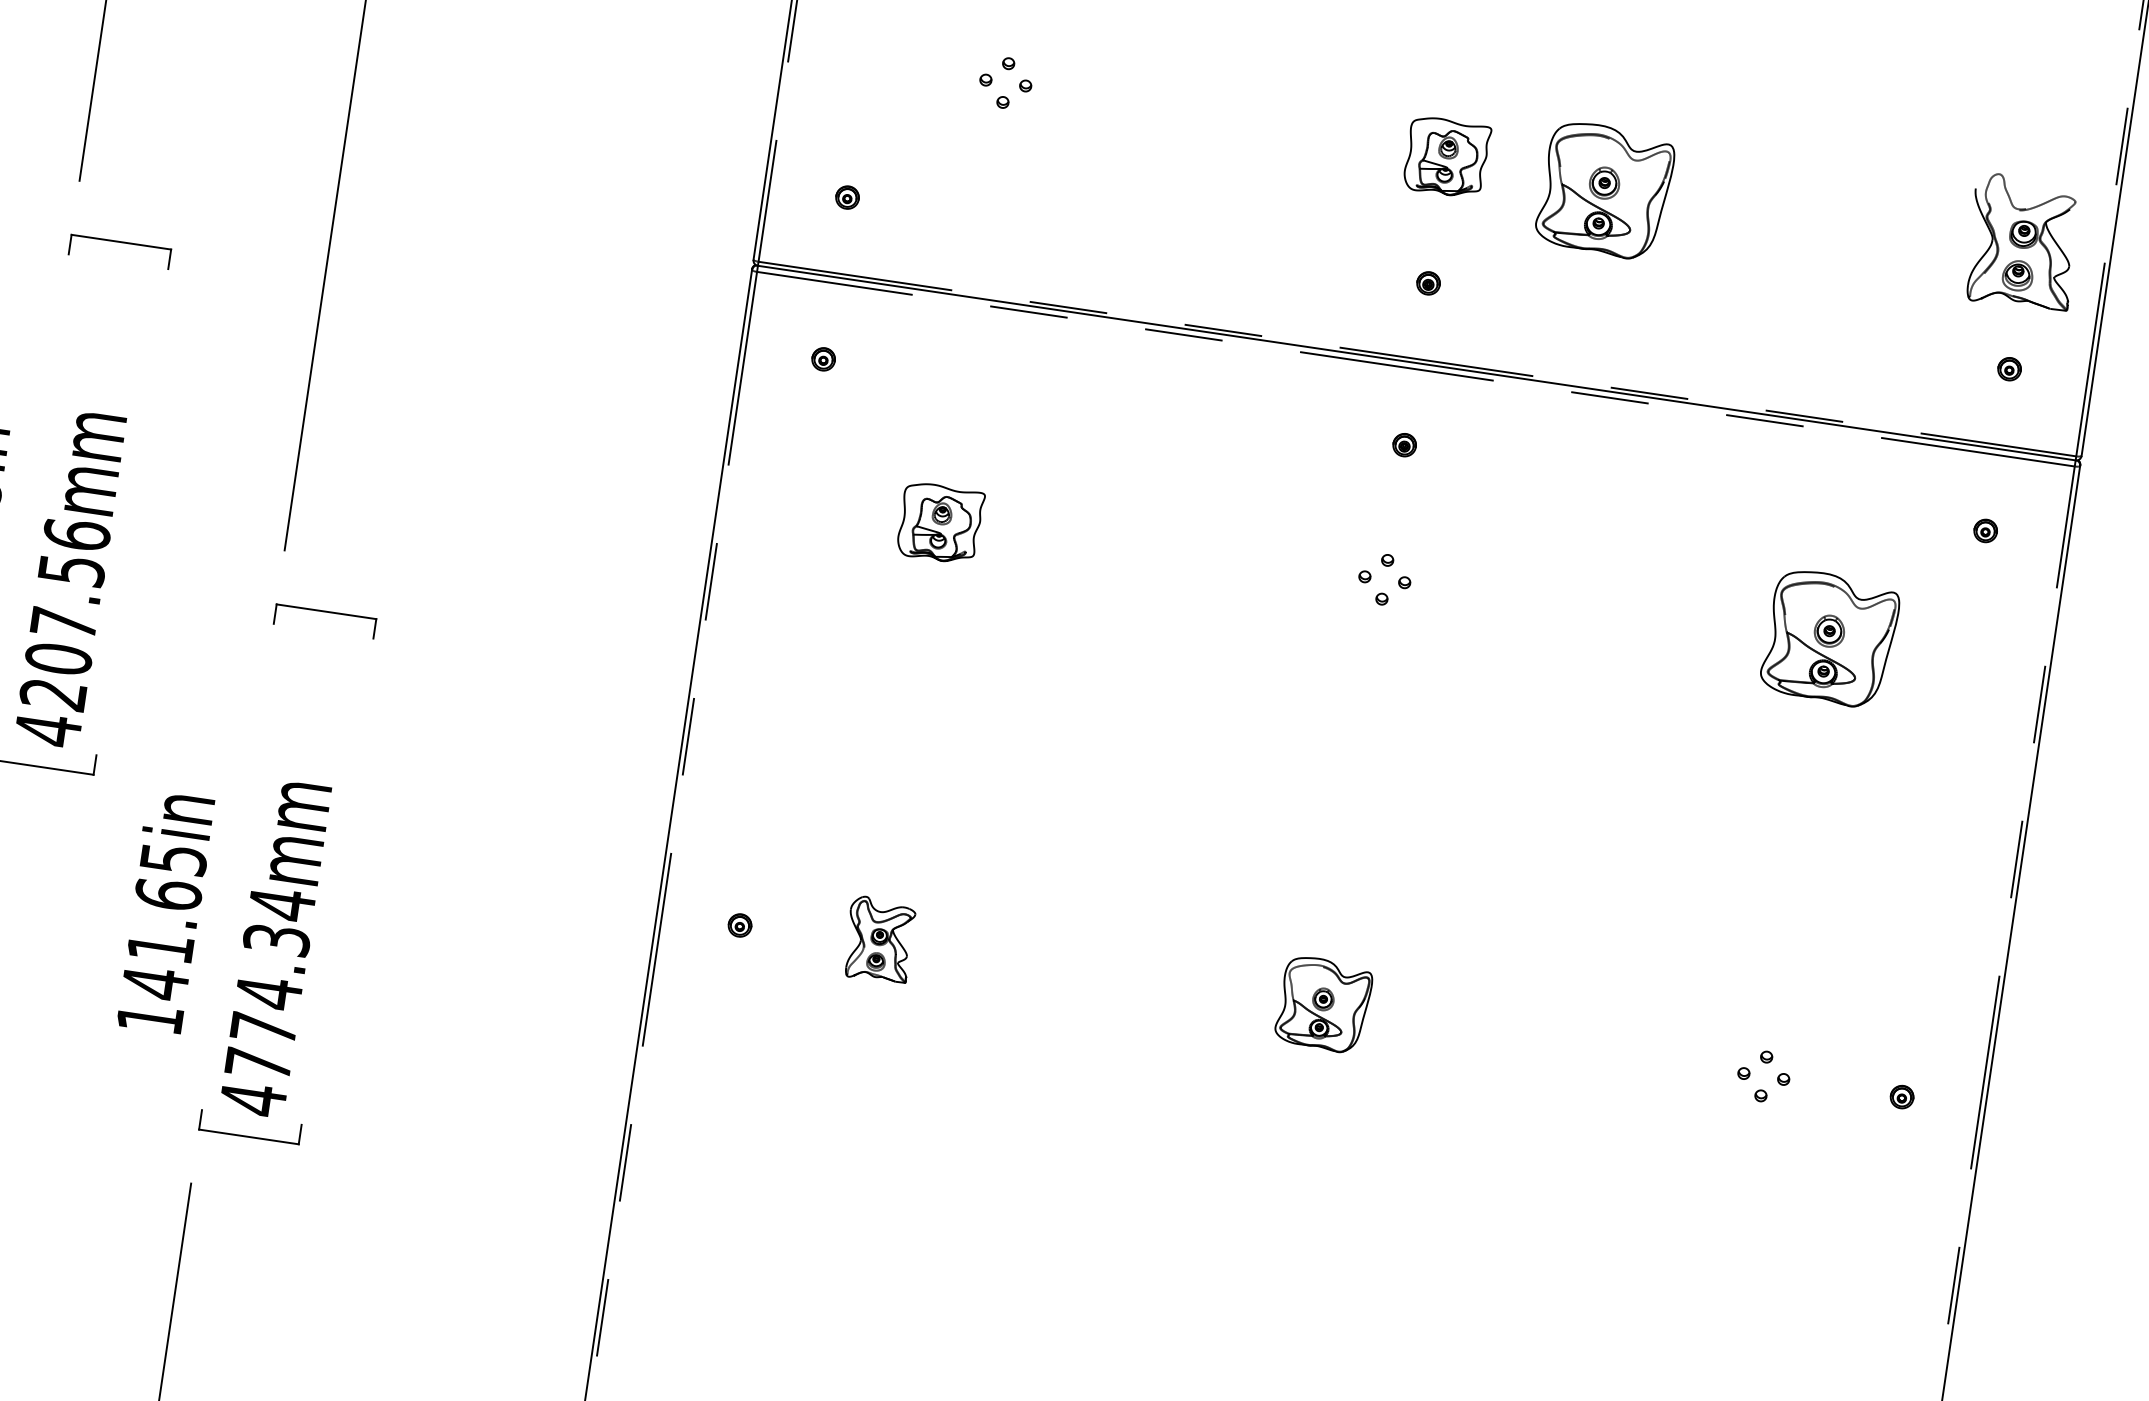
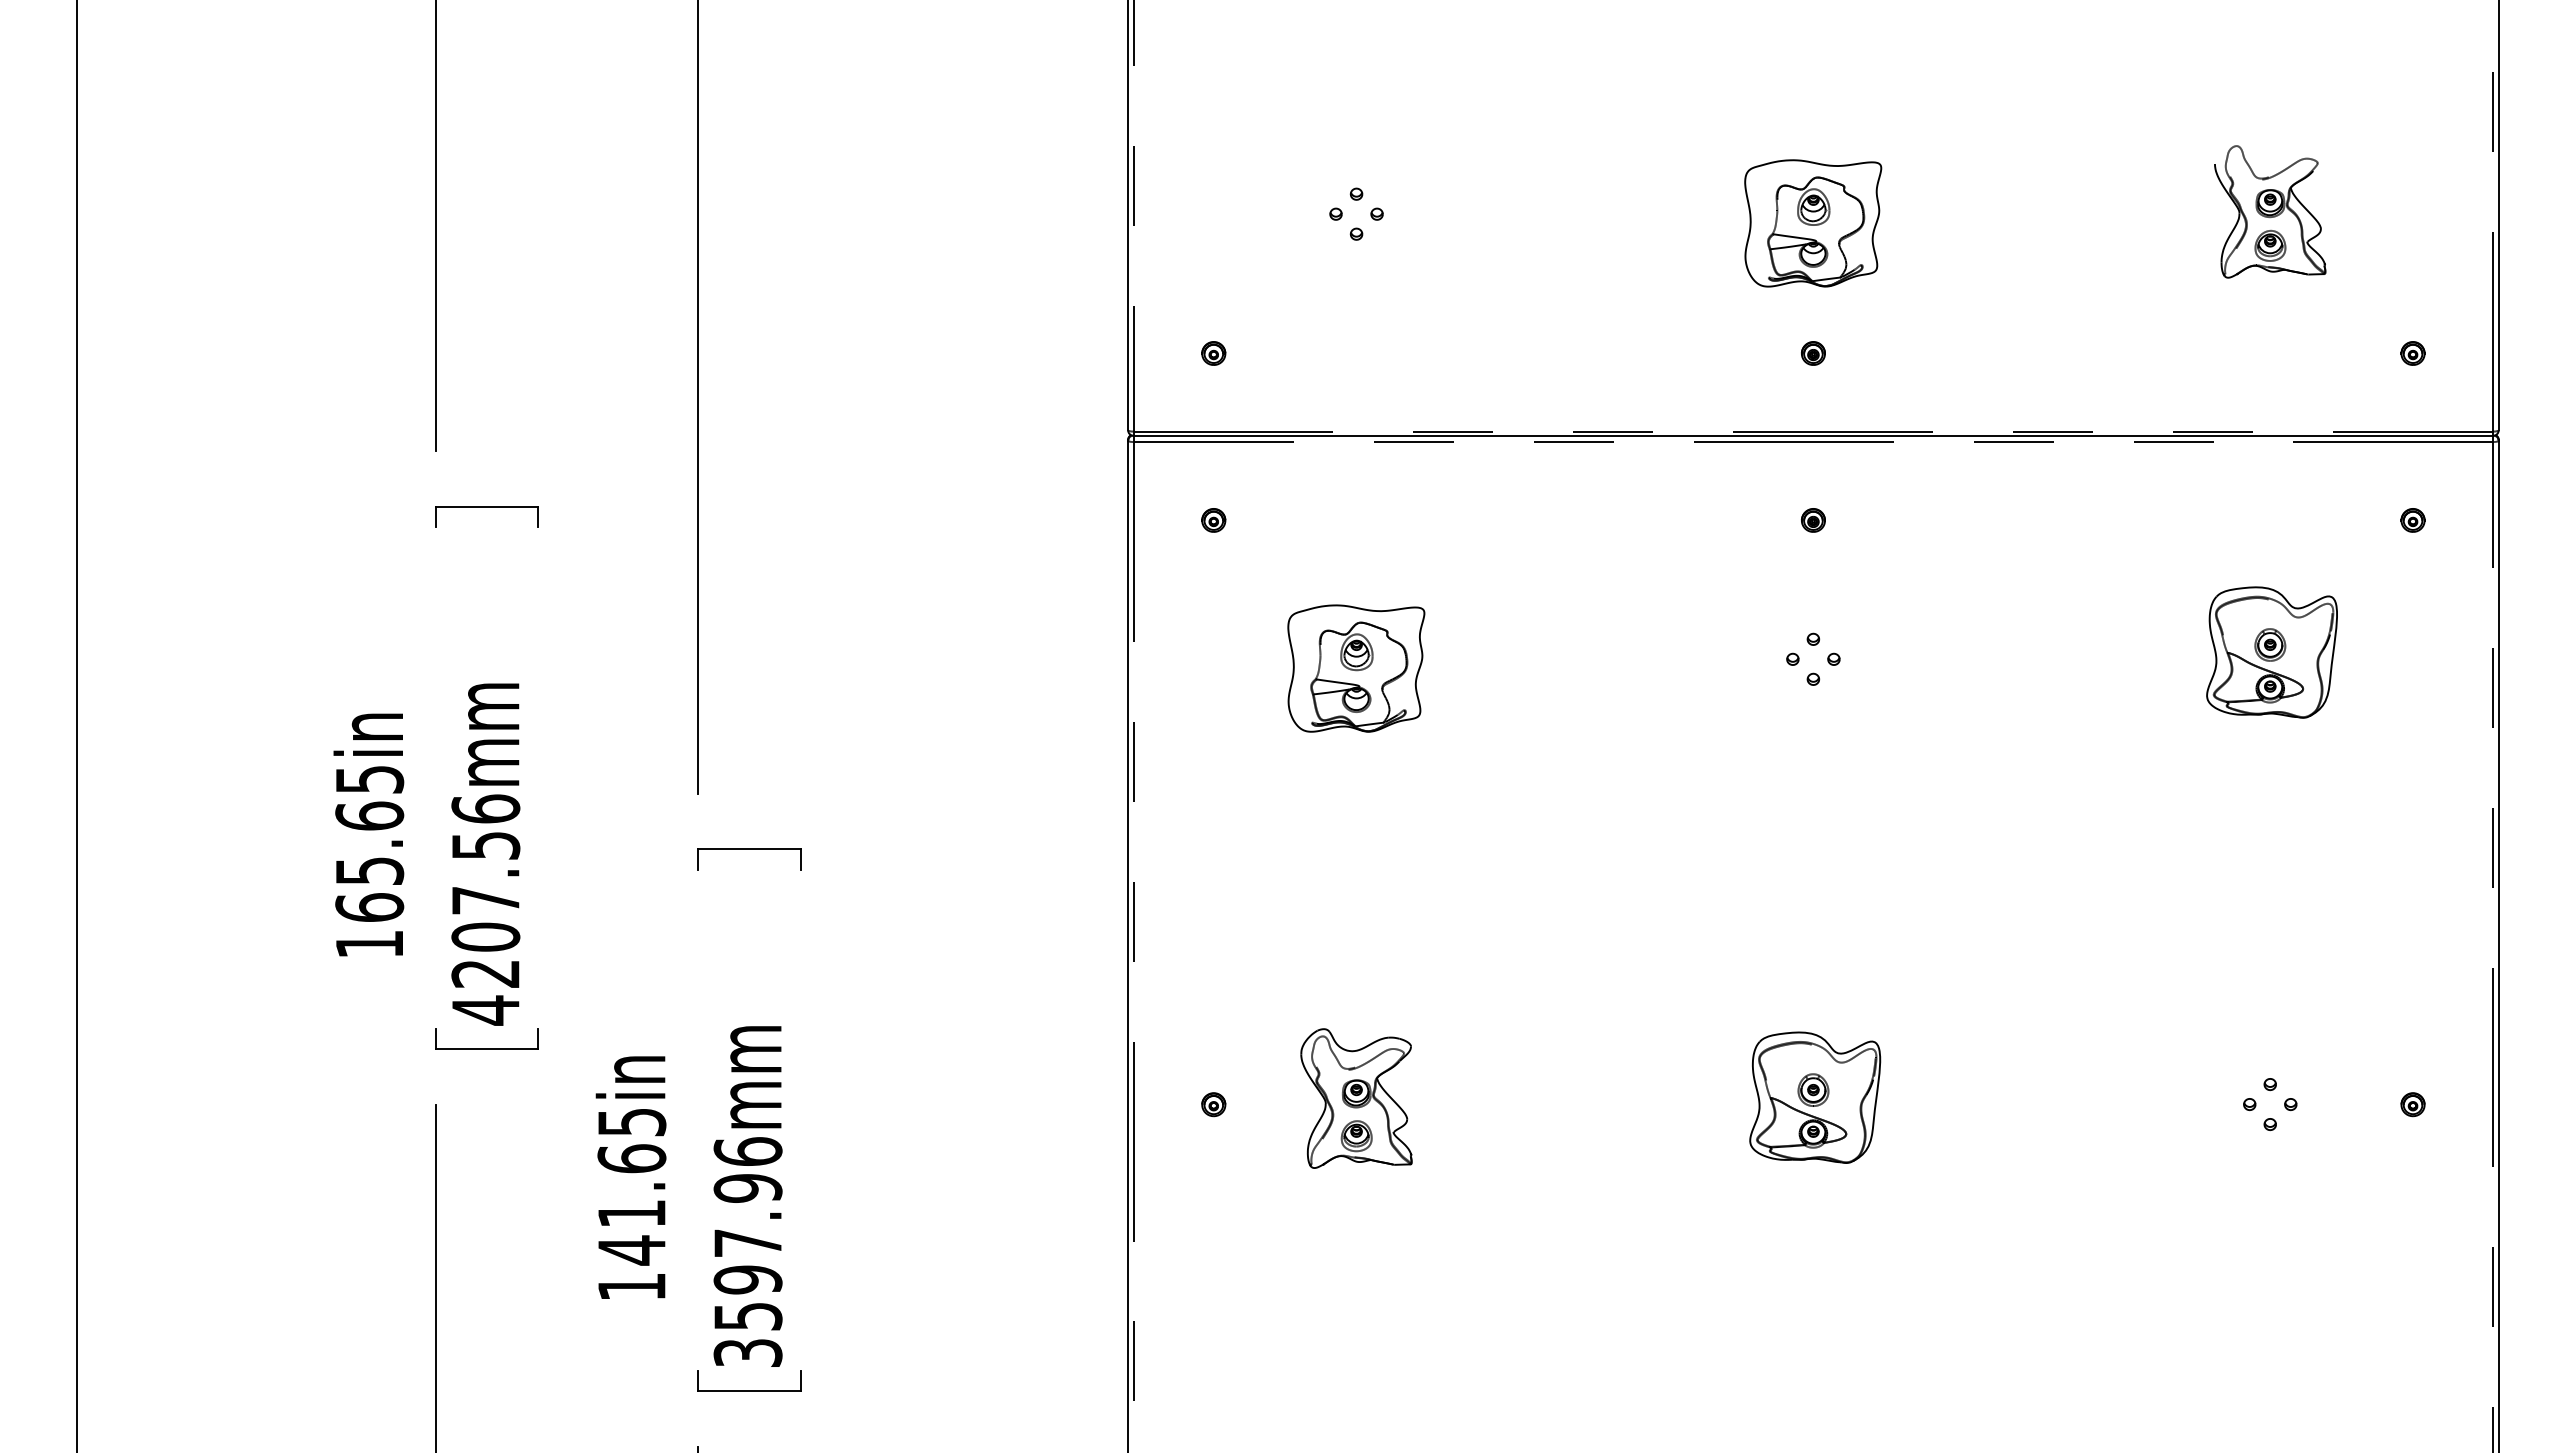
part: (1447, 157) -> (1813, 223), size x1.67
part: (1604, 190) -> (1977, 233), removed
part: (2022, 242) -> (2270, 211), moved
part: (940, 523) -> (1356, 668), size x1.67
part: (879, 939) -> (1356, 1098), size x1.67
text: (267, 1002) -> (747, 1252), 4774.34mm -> 3597.96mm
part: (1324, 1004) -> (1815, 1097), size x1.43

